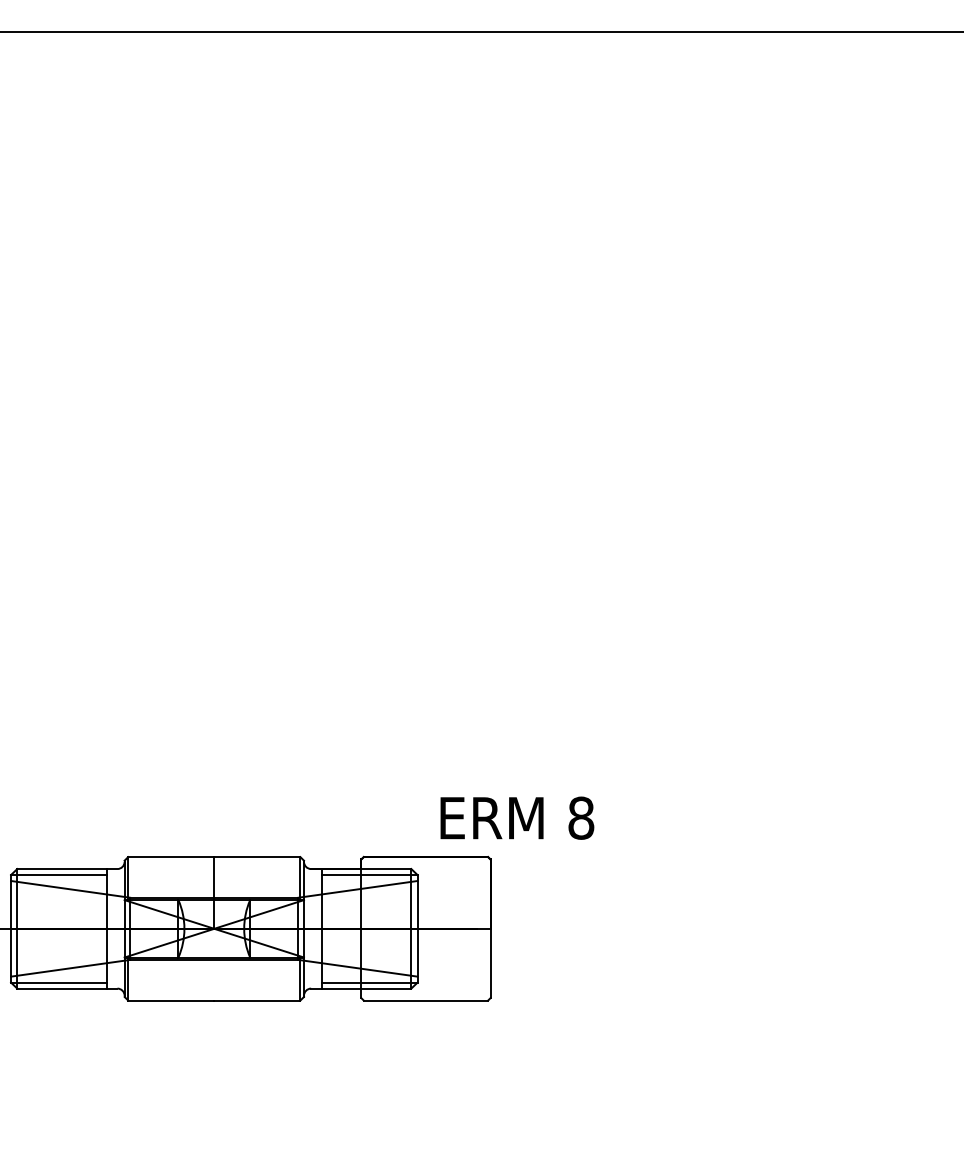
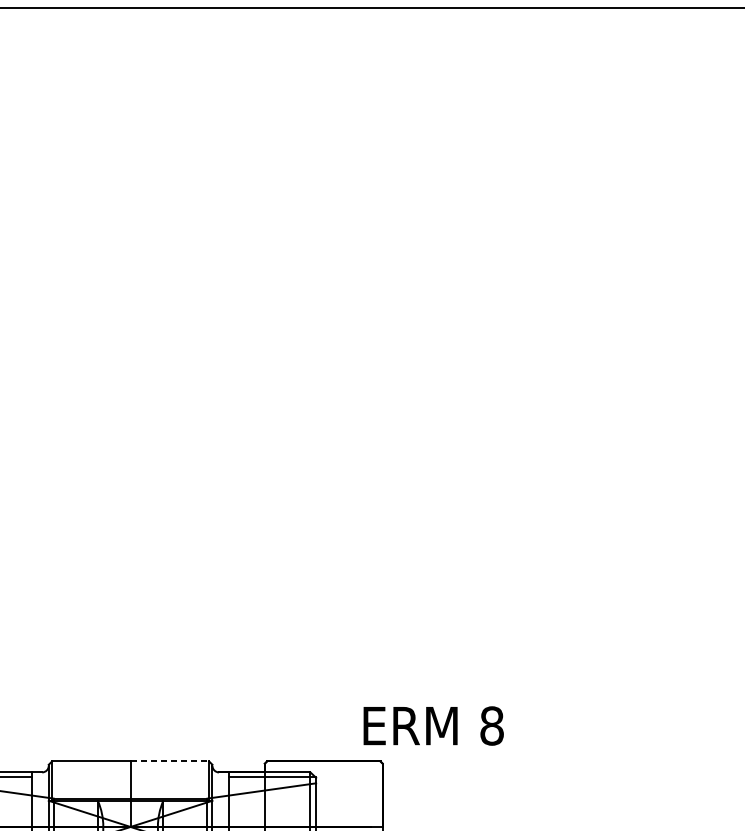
text: (517, 817) -> (433, 725), moved
line: (257, 857) -> (170, 761), solid -> dashed

